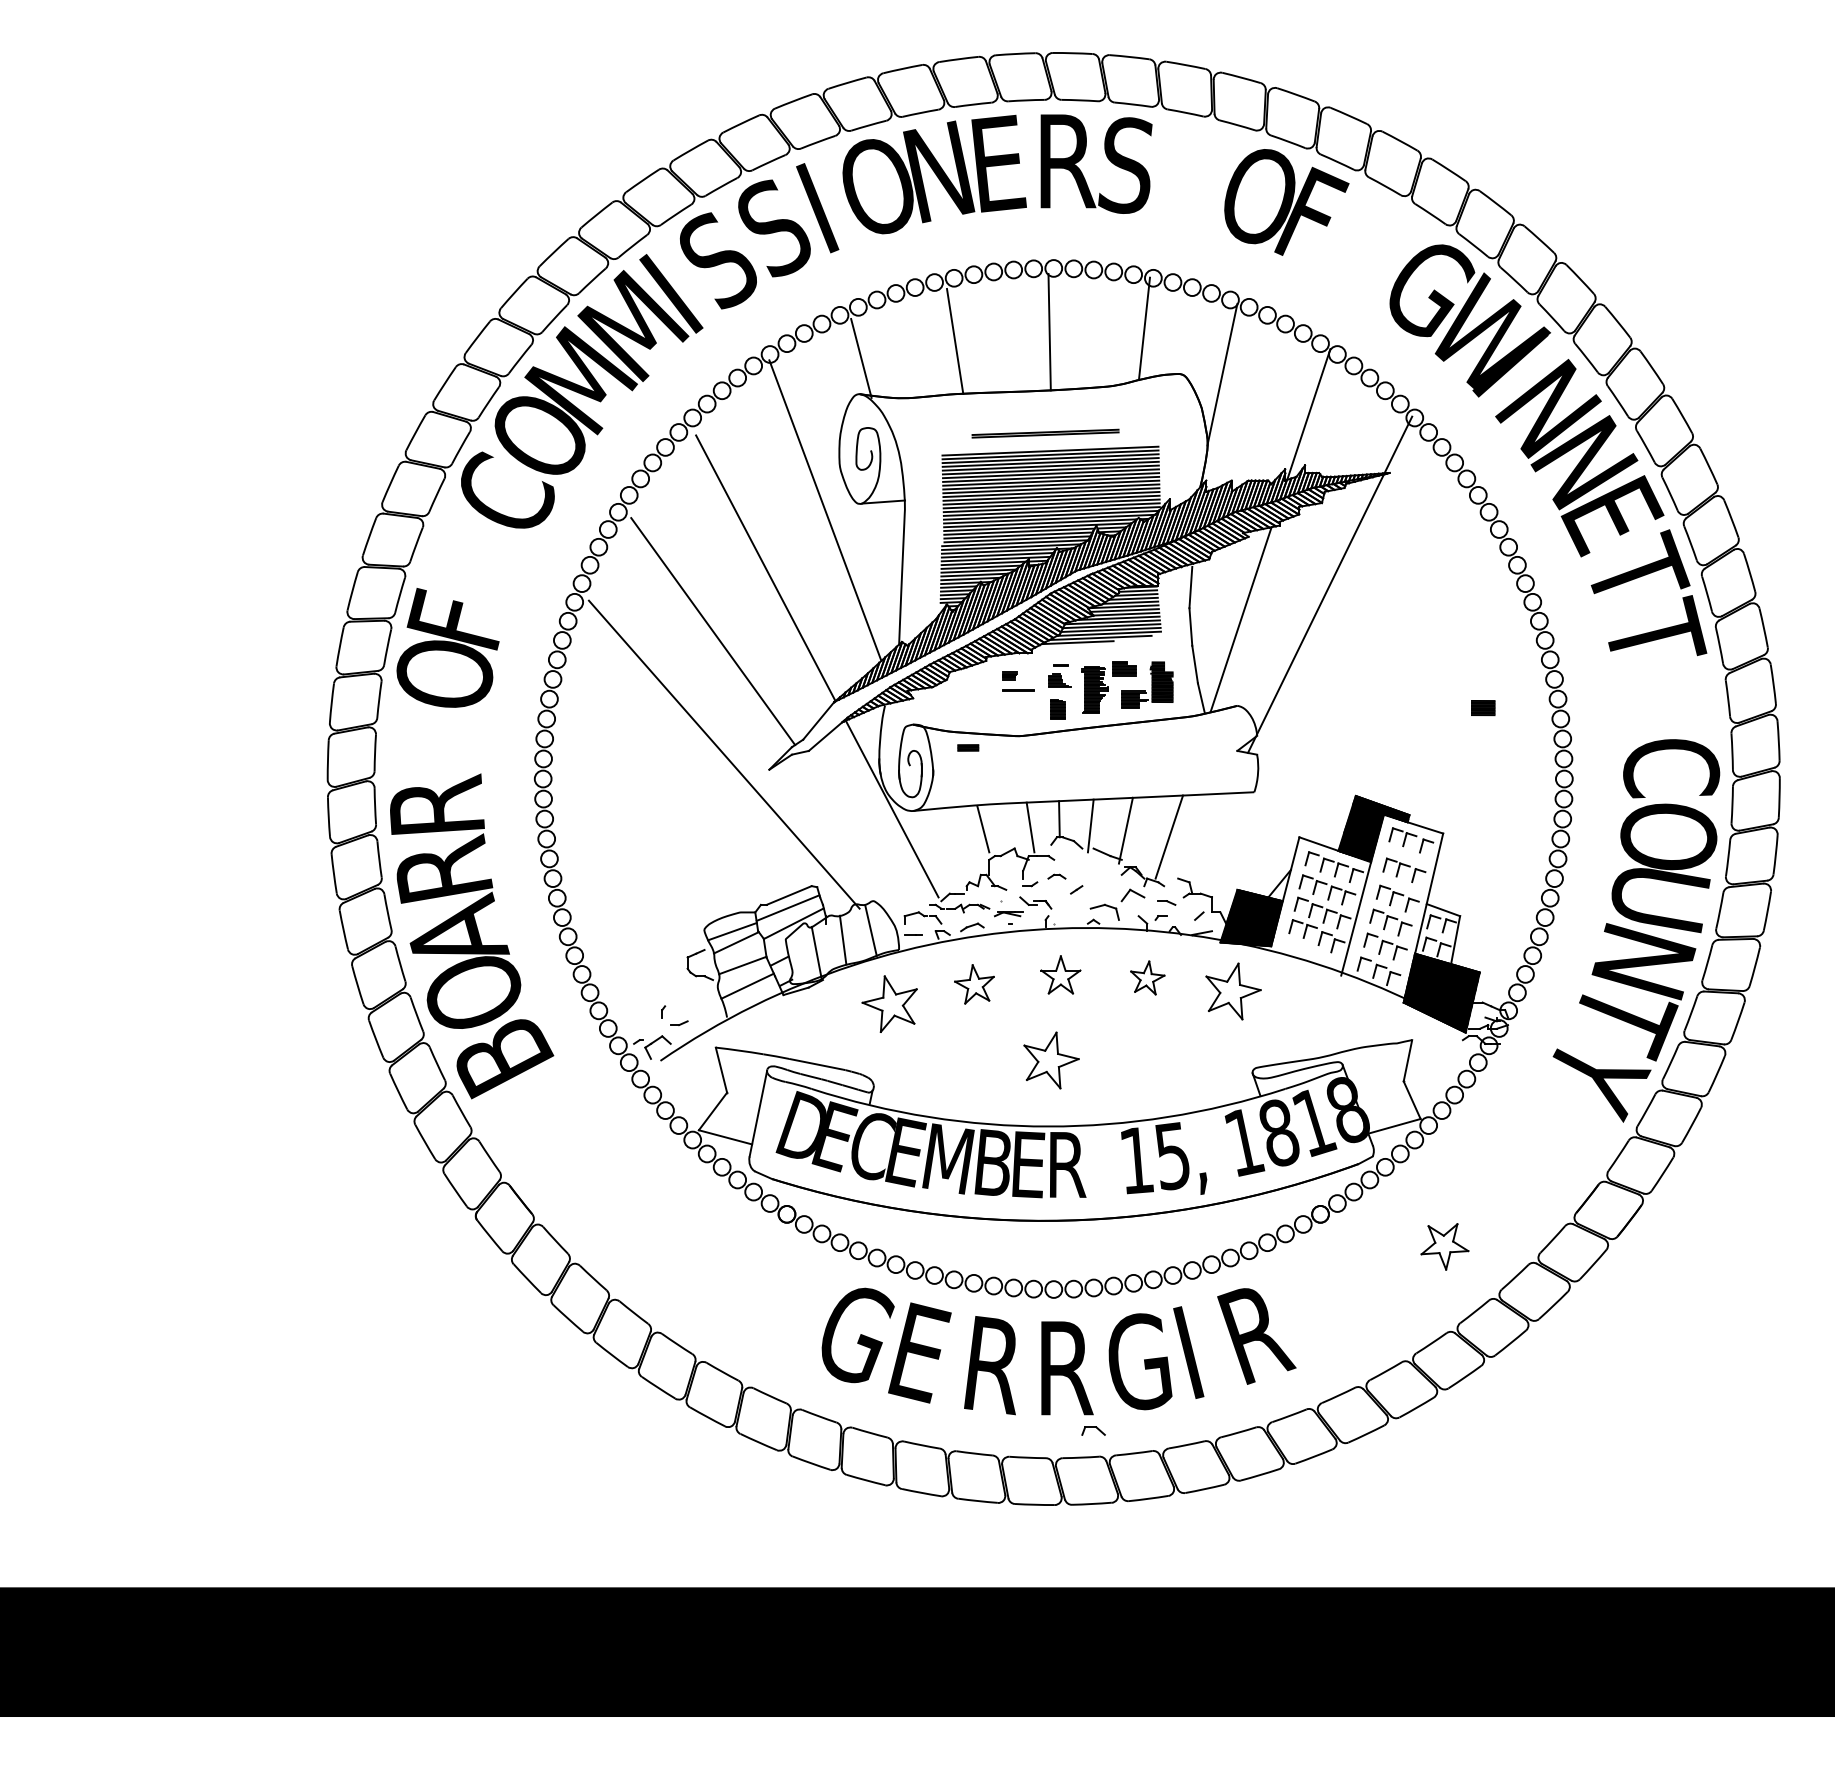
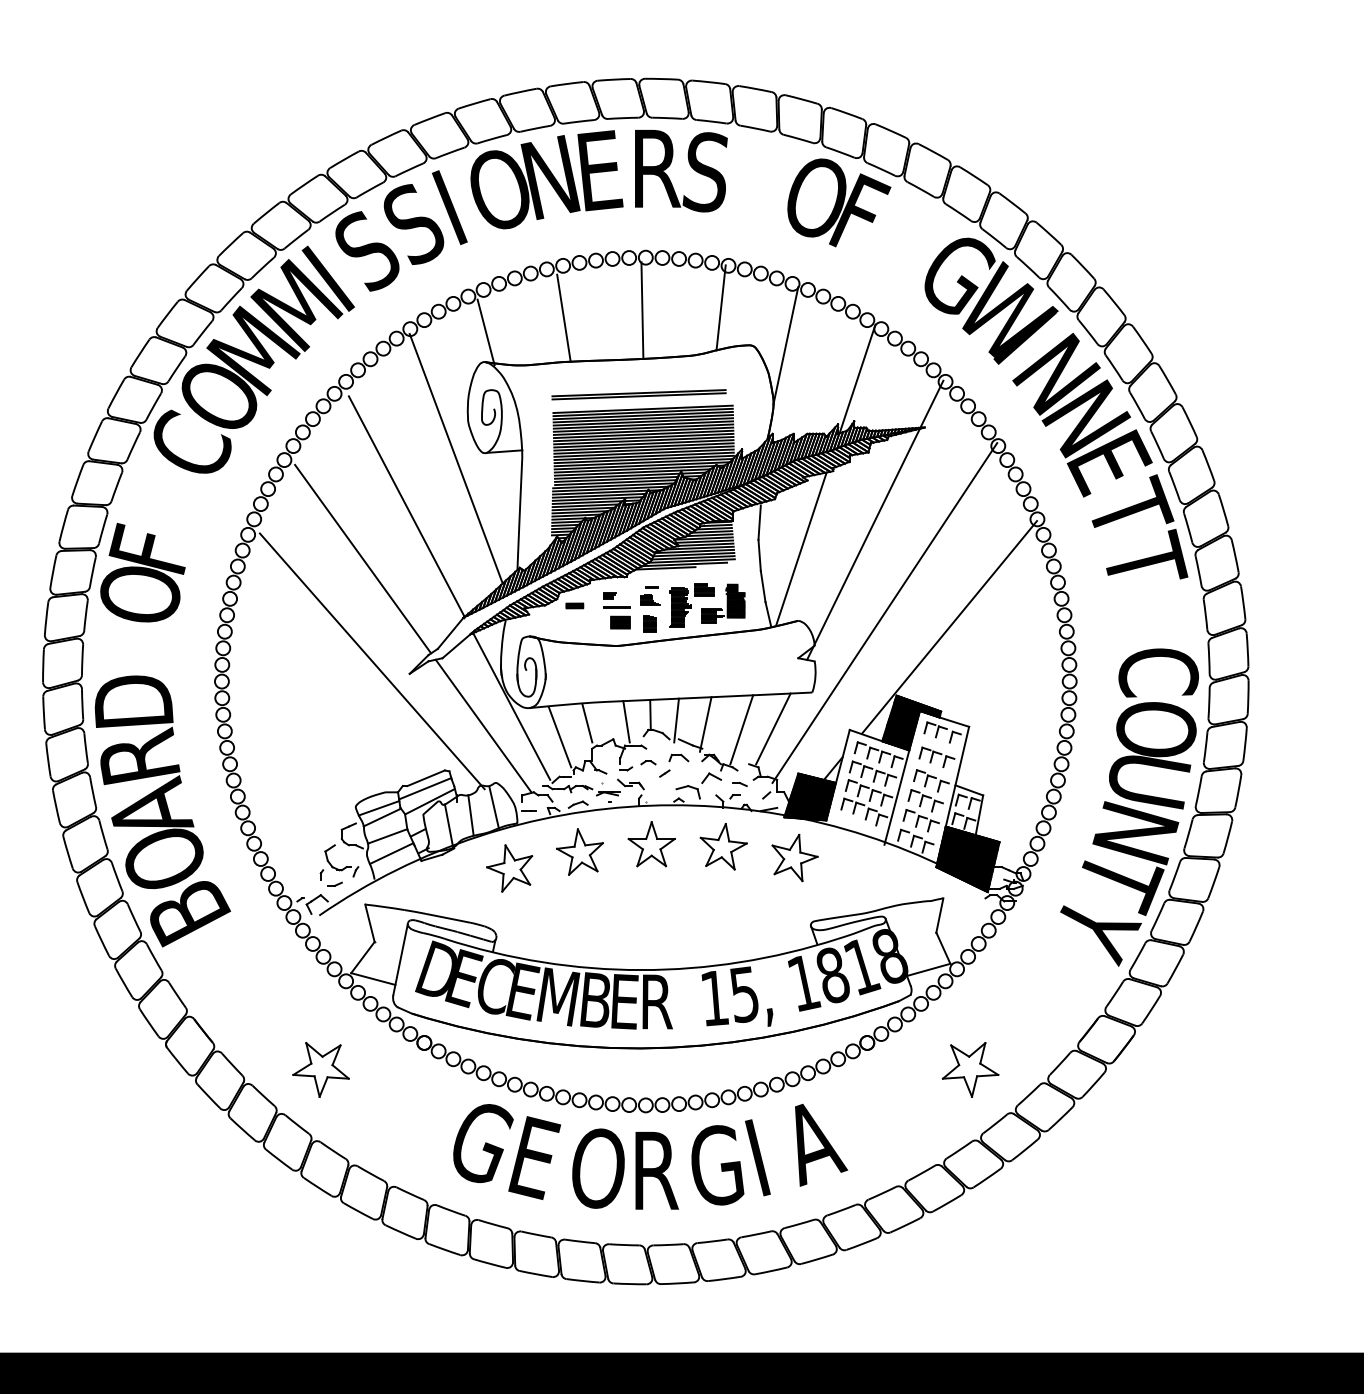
part: (1045, 433) -> (638, 394), size x1.43
line: (1341, 696) -> (884, 613), added
part: (1483, 708) -> (620, 623), moved
line: (1419, 713) -> (949, 627), added
part: (968, 747) -> (575, 605), moved
text: (437, 796) -> (134, 696), R -> D
line: (857, 832) -> (482, 725), added
line: (1207, 835) -> (773, 728), added
line: (949, 845) -> (559, 736), added
part: (1060, 974) -> (651, 843), size x1.43
part: (1147, 977) -> (723, 846), size x1.67
part: (974, 984) -> (580, 852), size x1.43
part: (692, 1001) -> (345, 866), added
part: (1051, 1060) -> (643, 915), removed
part: (662, 1246) -> (321, 1069), added
part: (1444, 1246) -> (970, 1069), size x1.43
text: (1257, 1337) -> (814, 1145), R -> A
text: (996, 1365) -> (598, 1168), R -> O
part: (1093, 1430) -> (678, 757), moved

